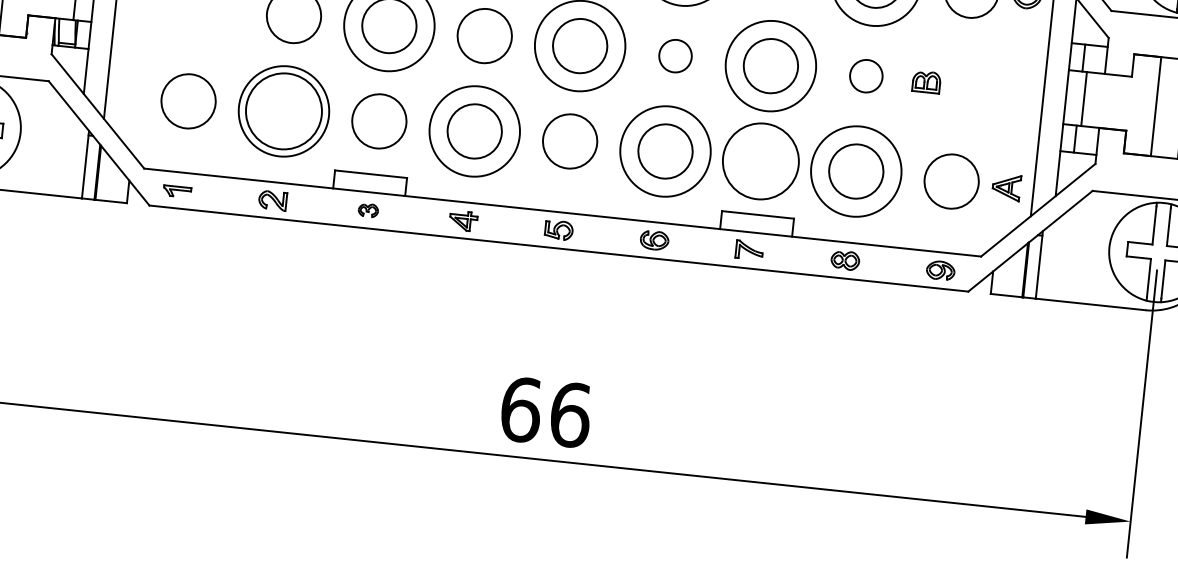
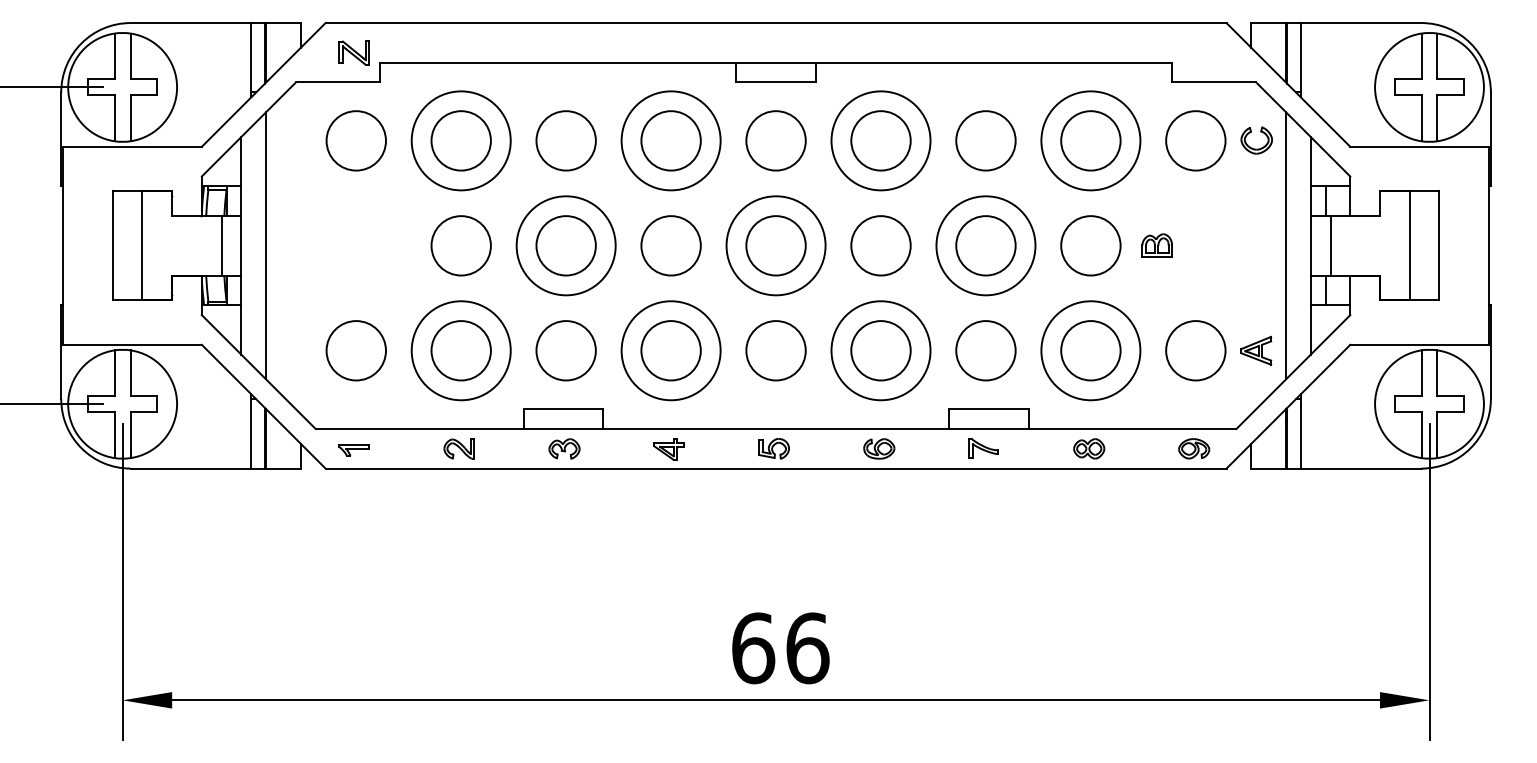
circle: (675, 55) -> (880, 245), size x1.67
circle: (865, 75) -> (1090, 245), size x1.67
circle: (283, 111) -> (460, 350), size x0.71
circle: (760, 161) -> (985, 350), size x0.71
part: (368, 210) -> (564, 448), size x1.43

